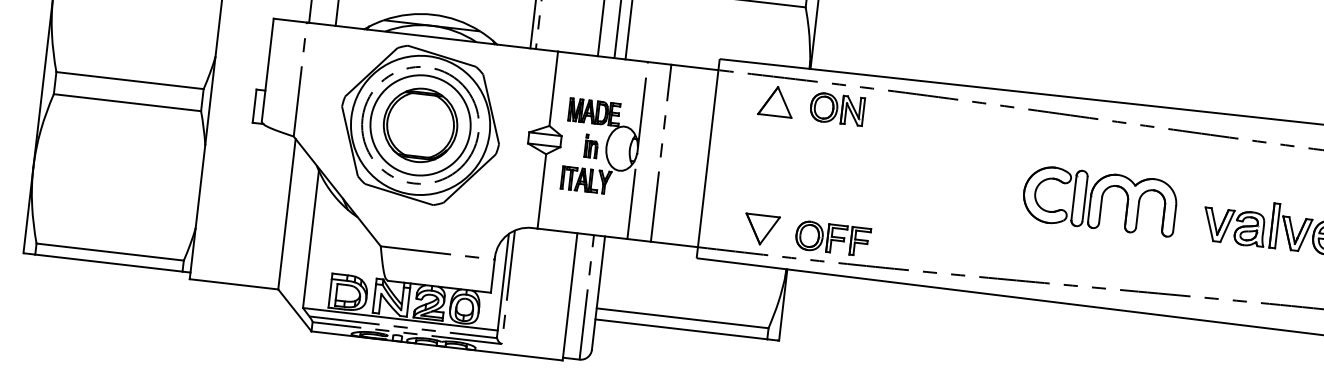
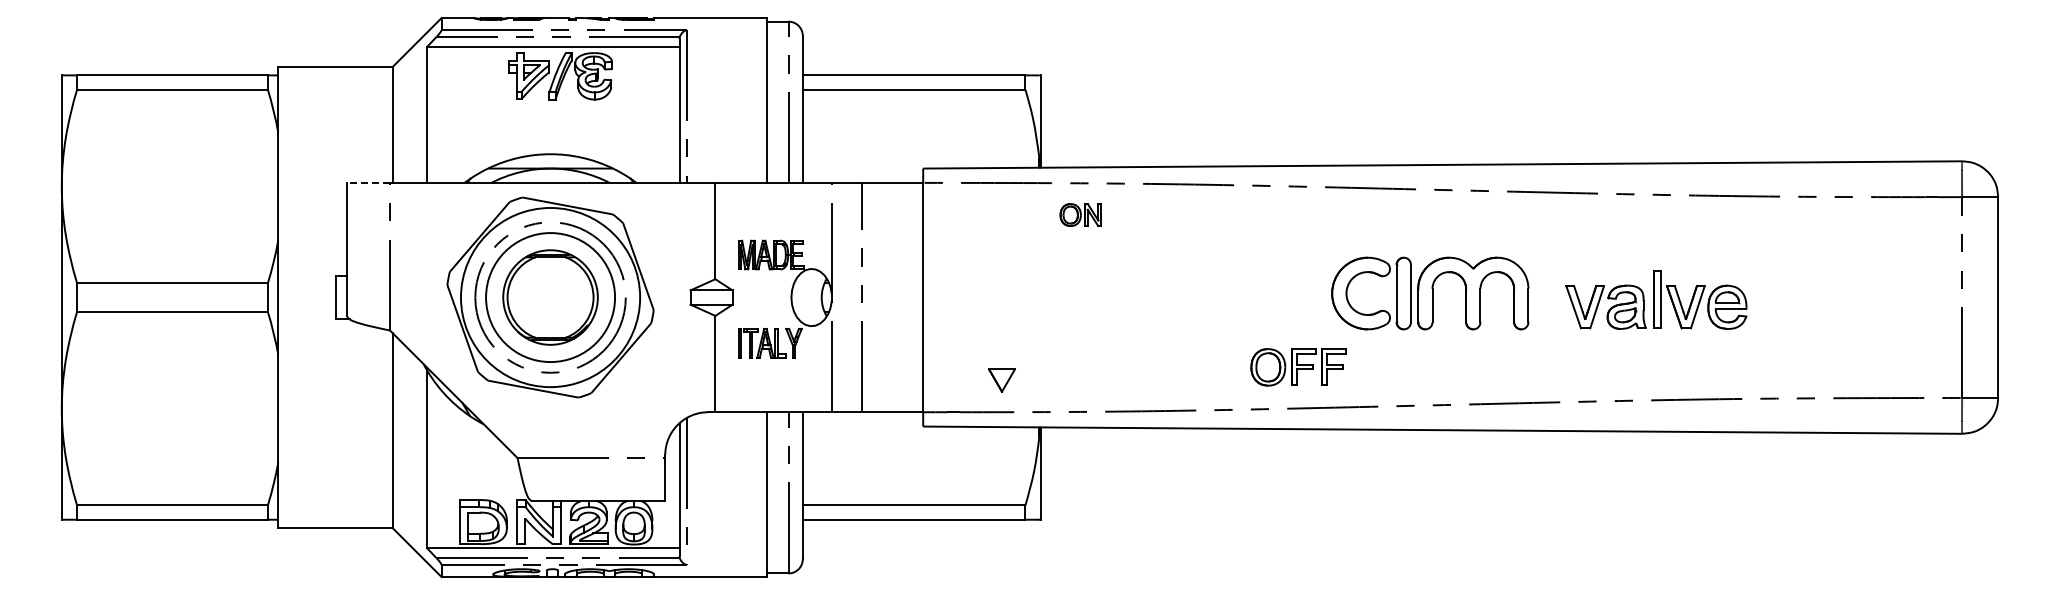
line: (290, 20) -> (368, 182), solid -> dashed
part: (776, 101) -> (1001, 214), removed
part: (837, 108) -> (1080, 214), size x0.6
part: (591, 146) -> (772, 299), removed
part: (761, 229) -> (1001, 380), size x0.6
part: (832, 238) -> (1298, 367), moved

